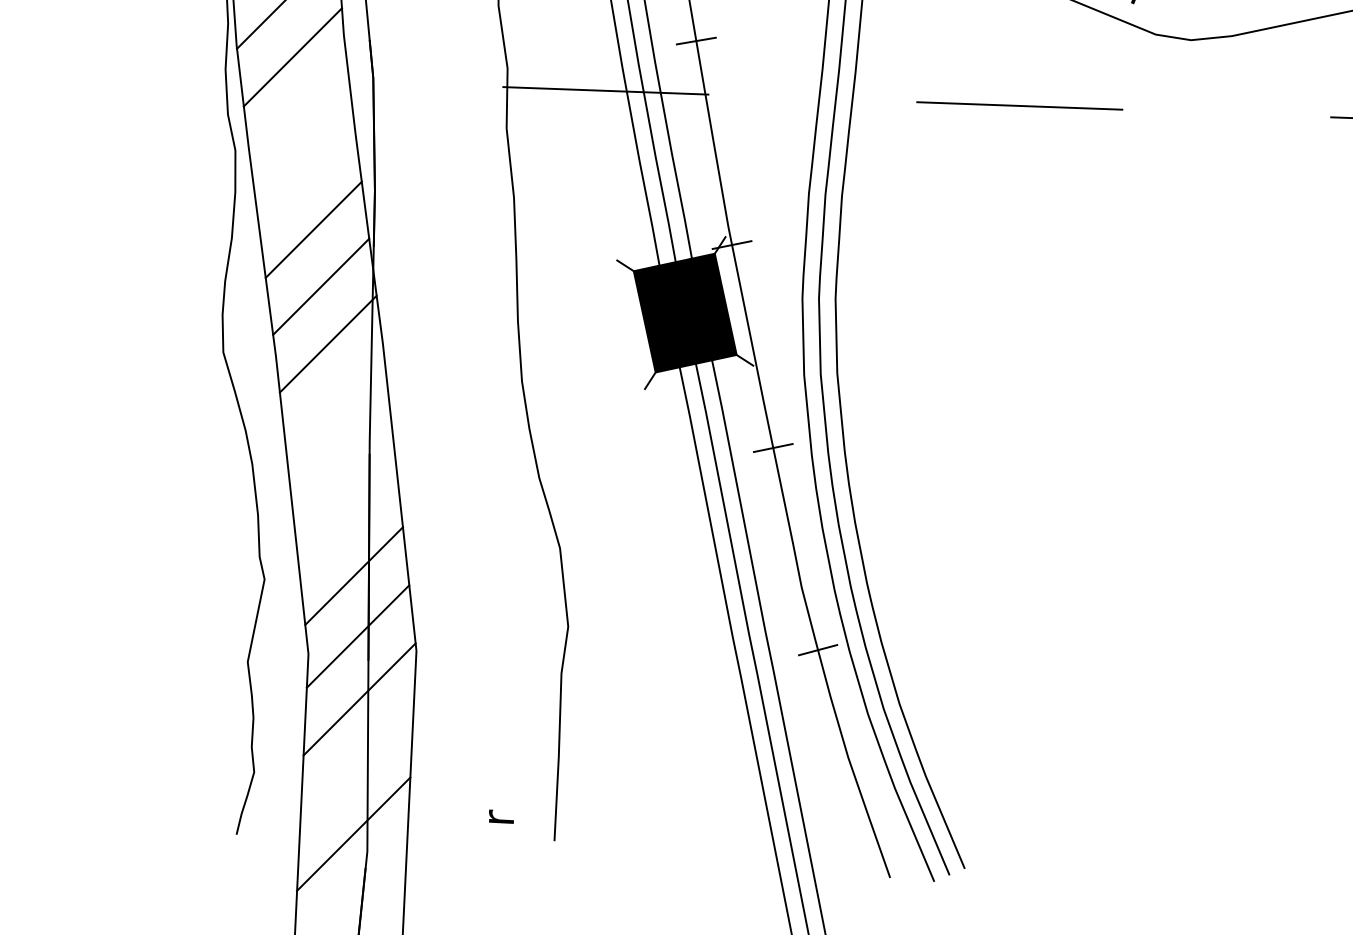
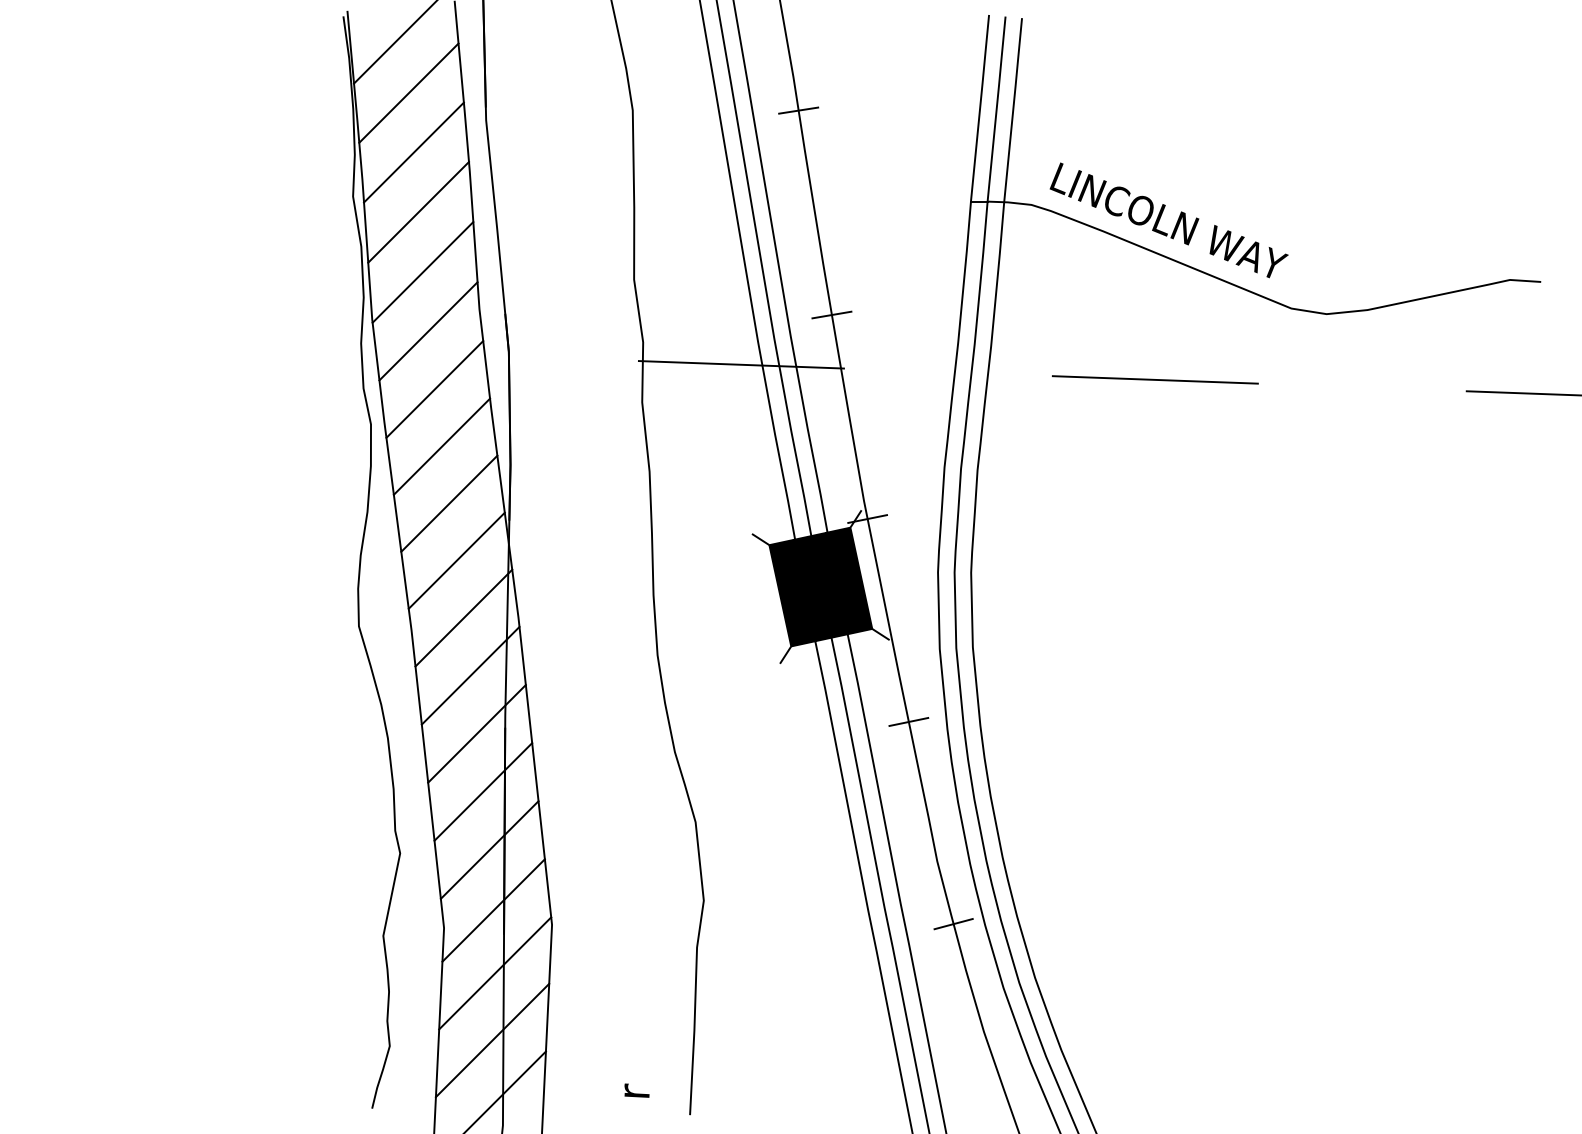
line: (298, 115) -> (434, 389), added
line: (305, 172) -> (441, 446), added
line: (334, 401) -> (470, 675), added
line: (340, 459) -> (476, 733), added
line: (347, 517) -> (483, 791), added
line: (356, 766) -> (492, 1040), added

